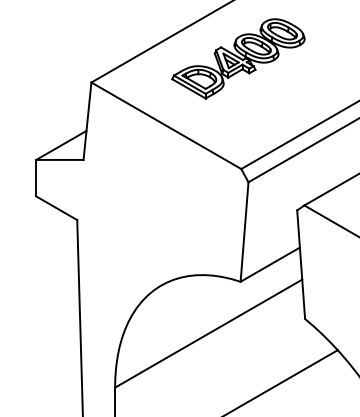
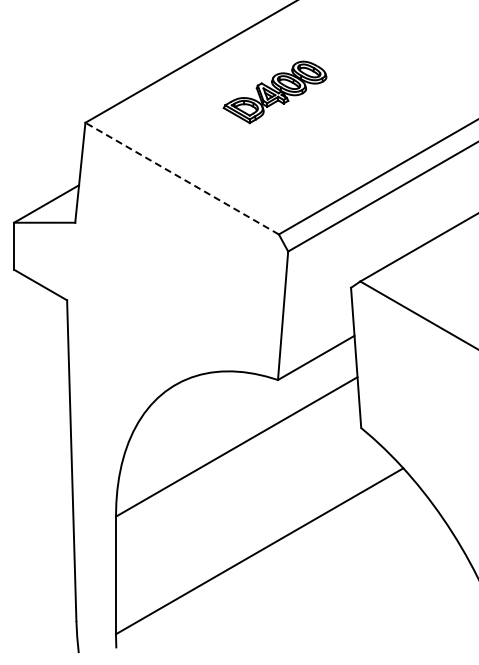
part: (237, 59) -> (274, 92), size x0.6
line: (166, 125) -> (182, 178), solid -> dashed

